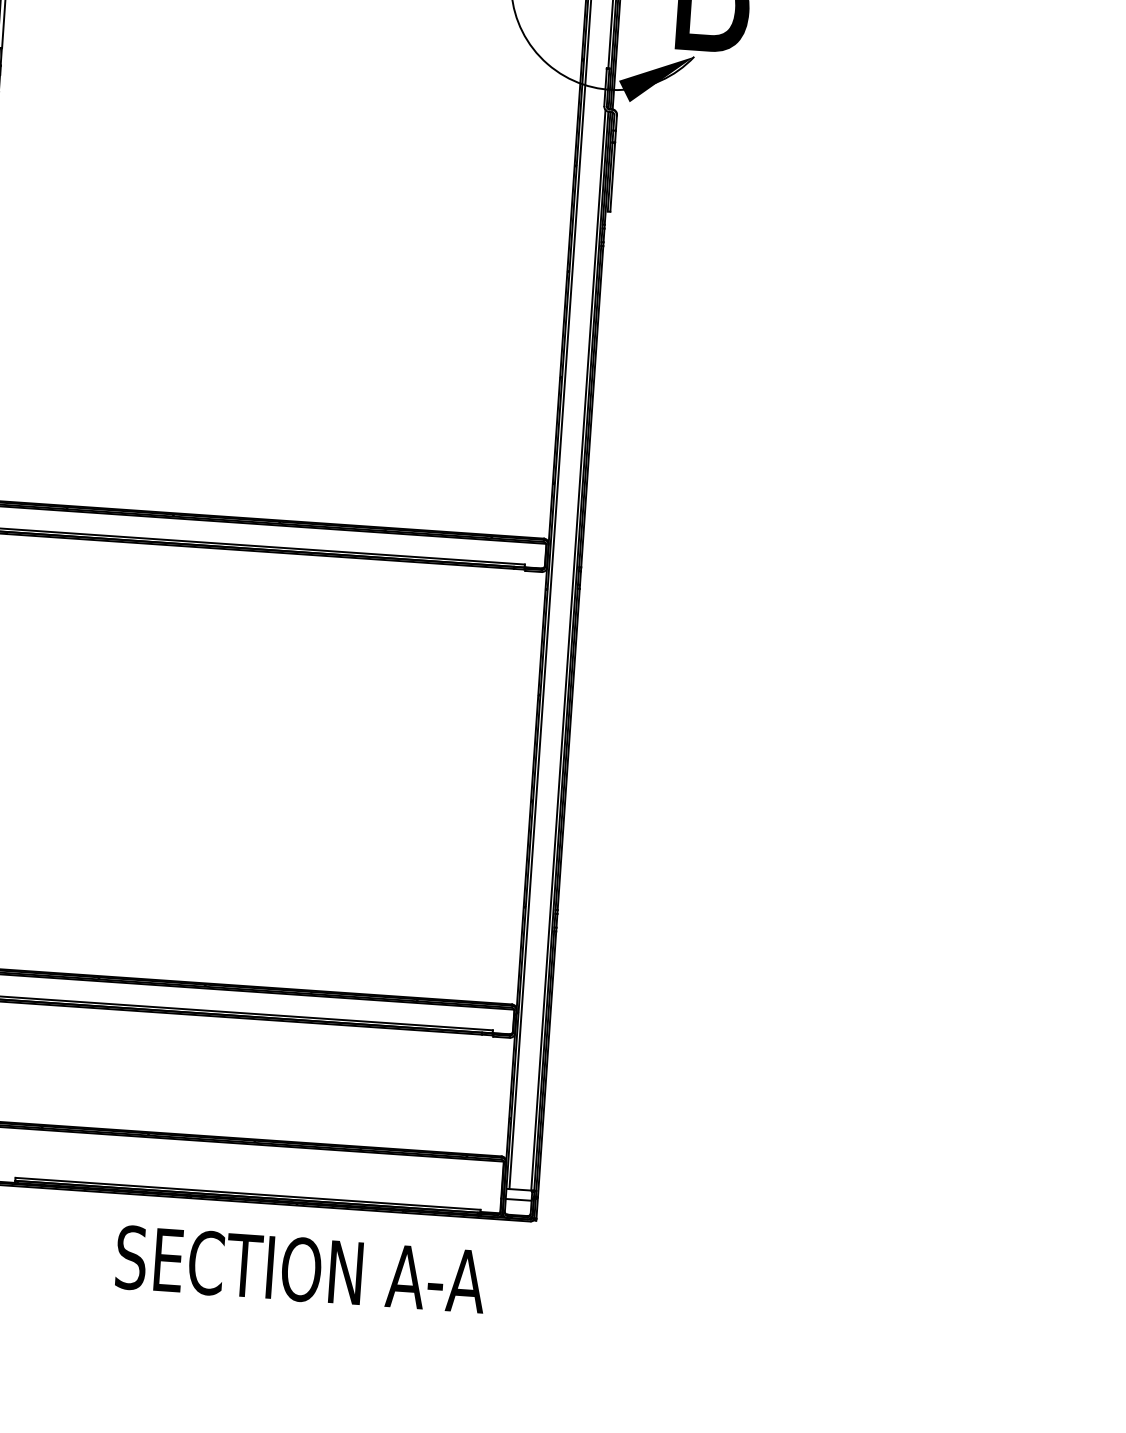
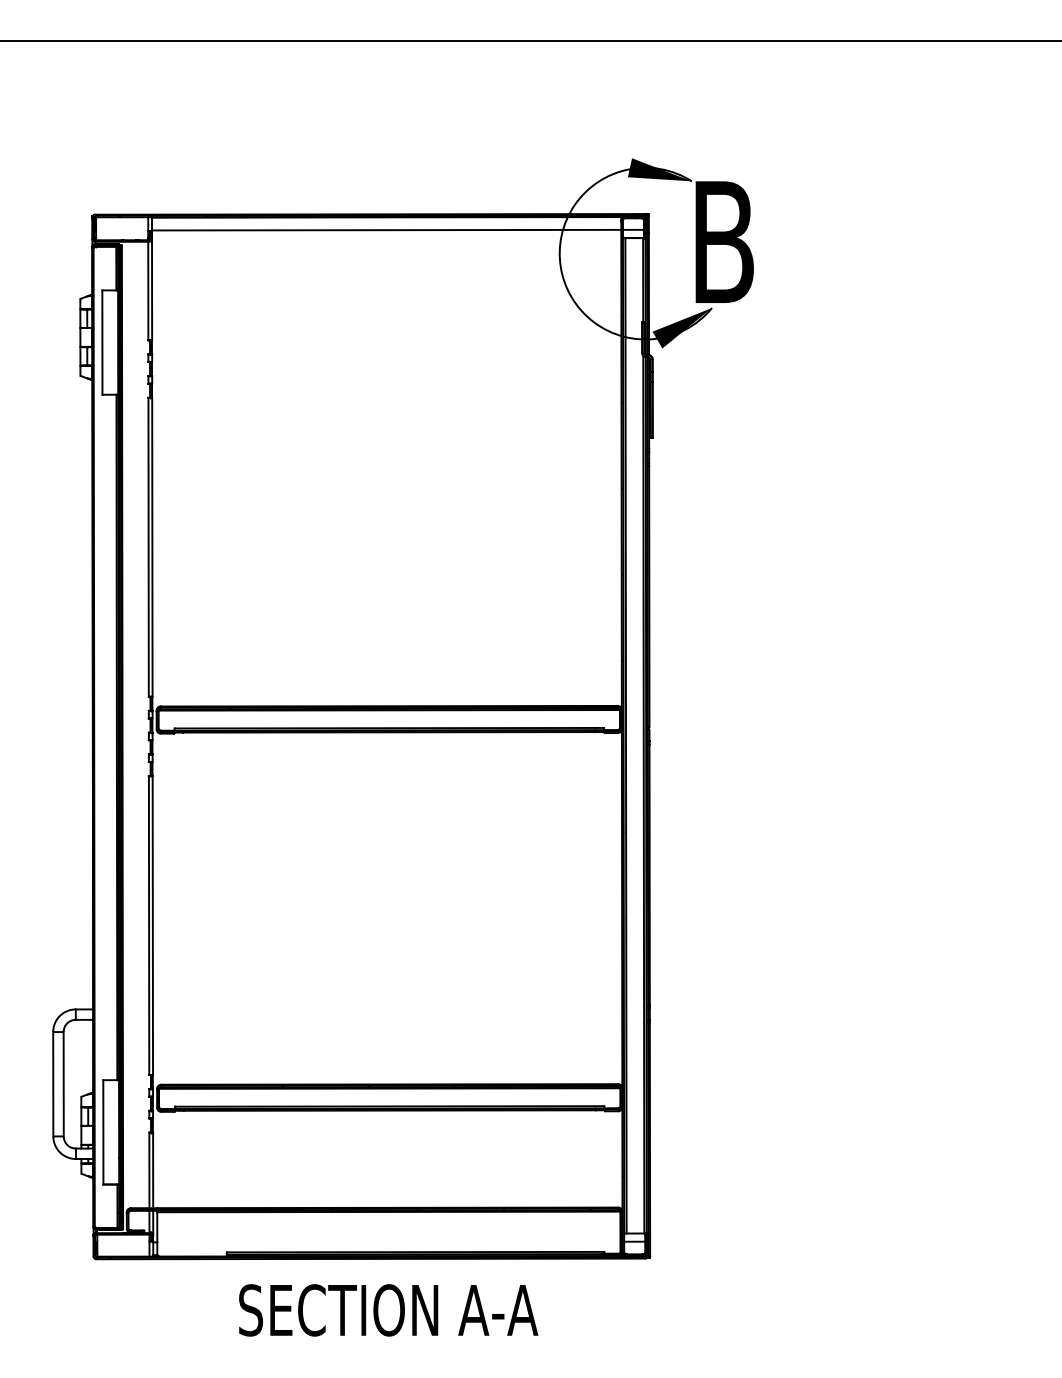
text: (300, 1269) -> (388, 1310), moved

